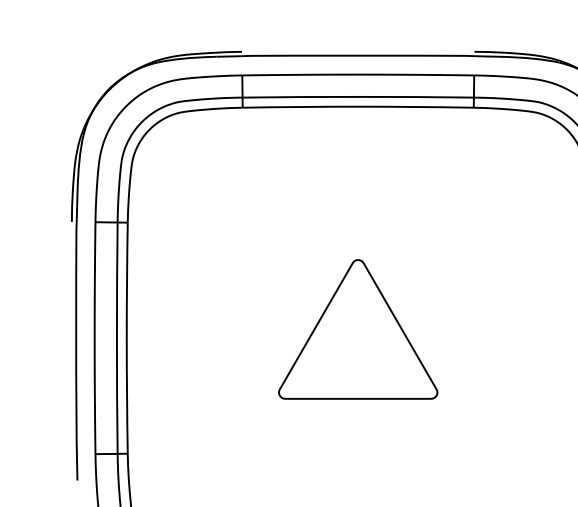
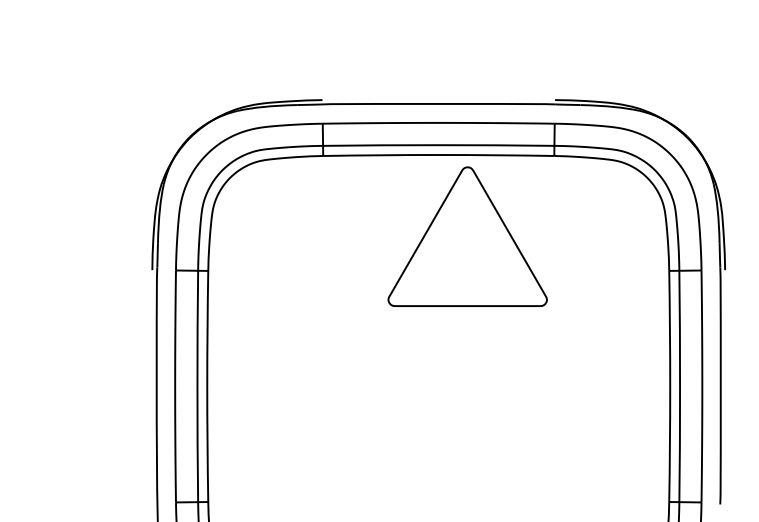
part: (358, 329) -> (467, 236), moved

